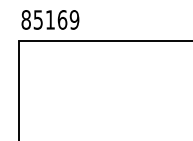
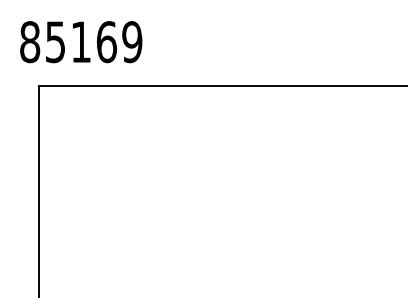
text: (50, 19) -> (81, 41), moved

